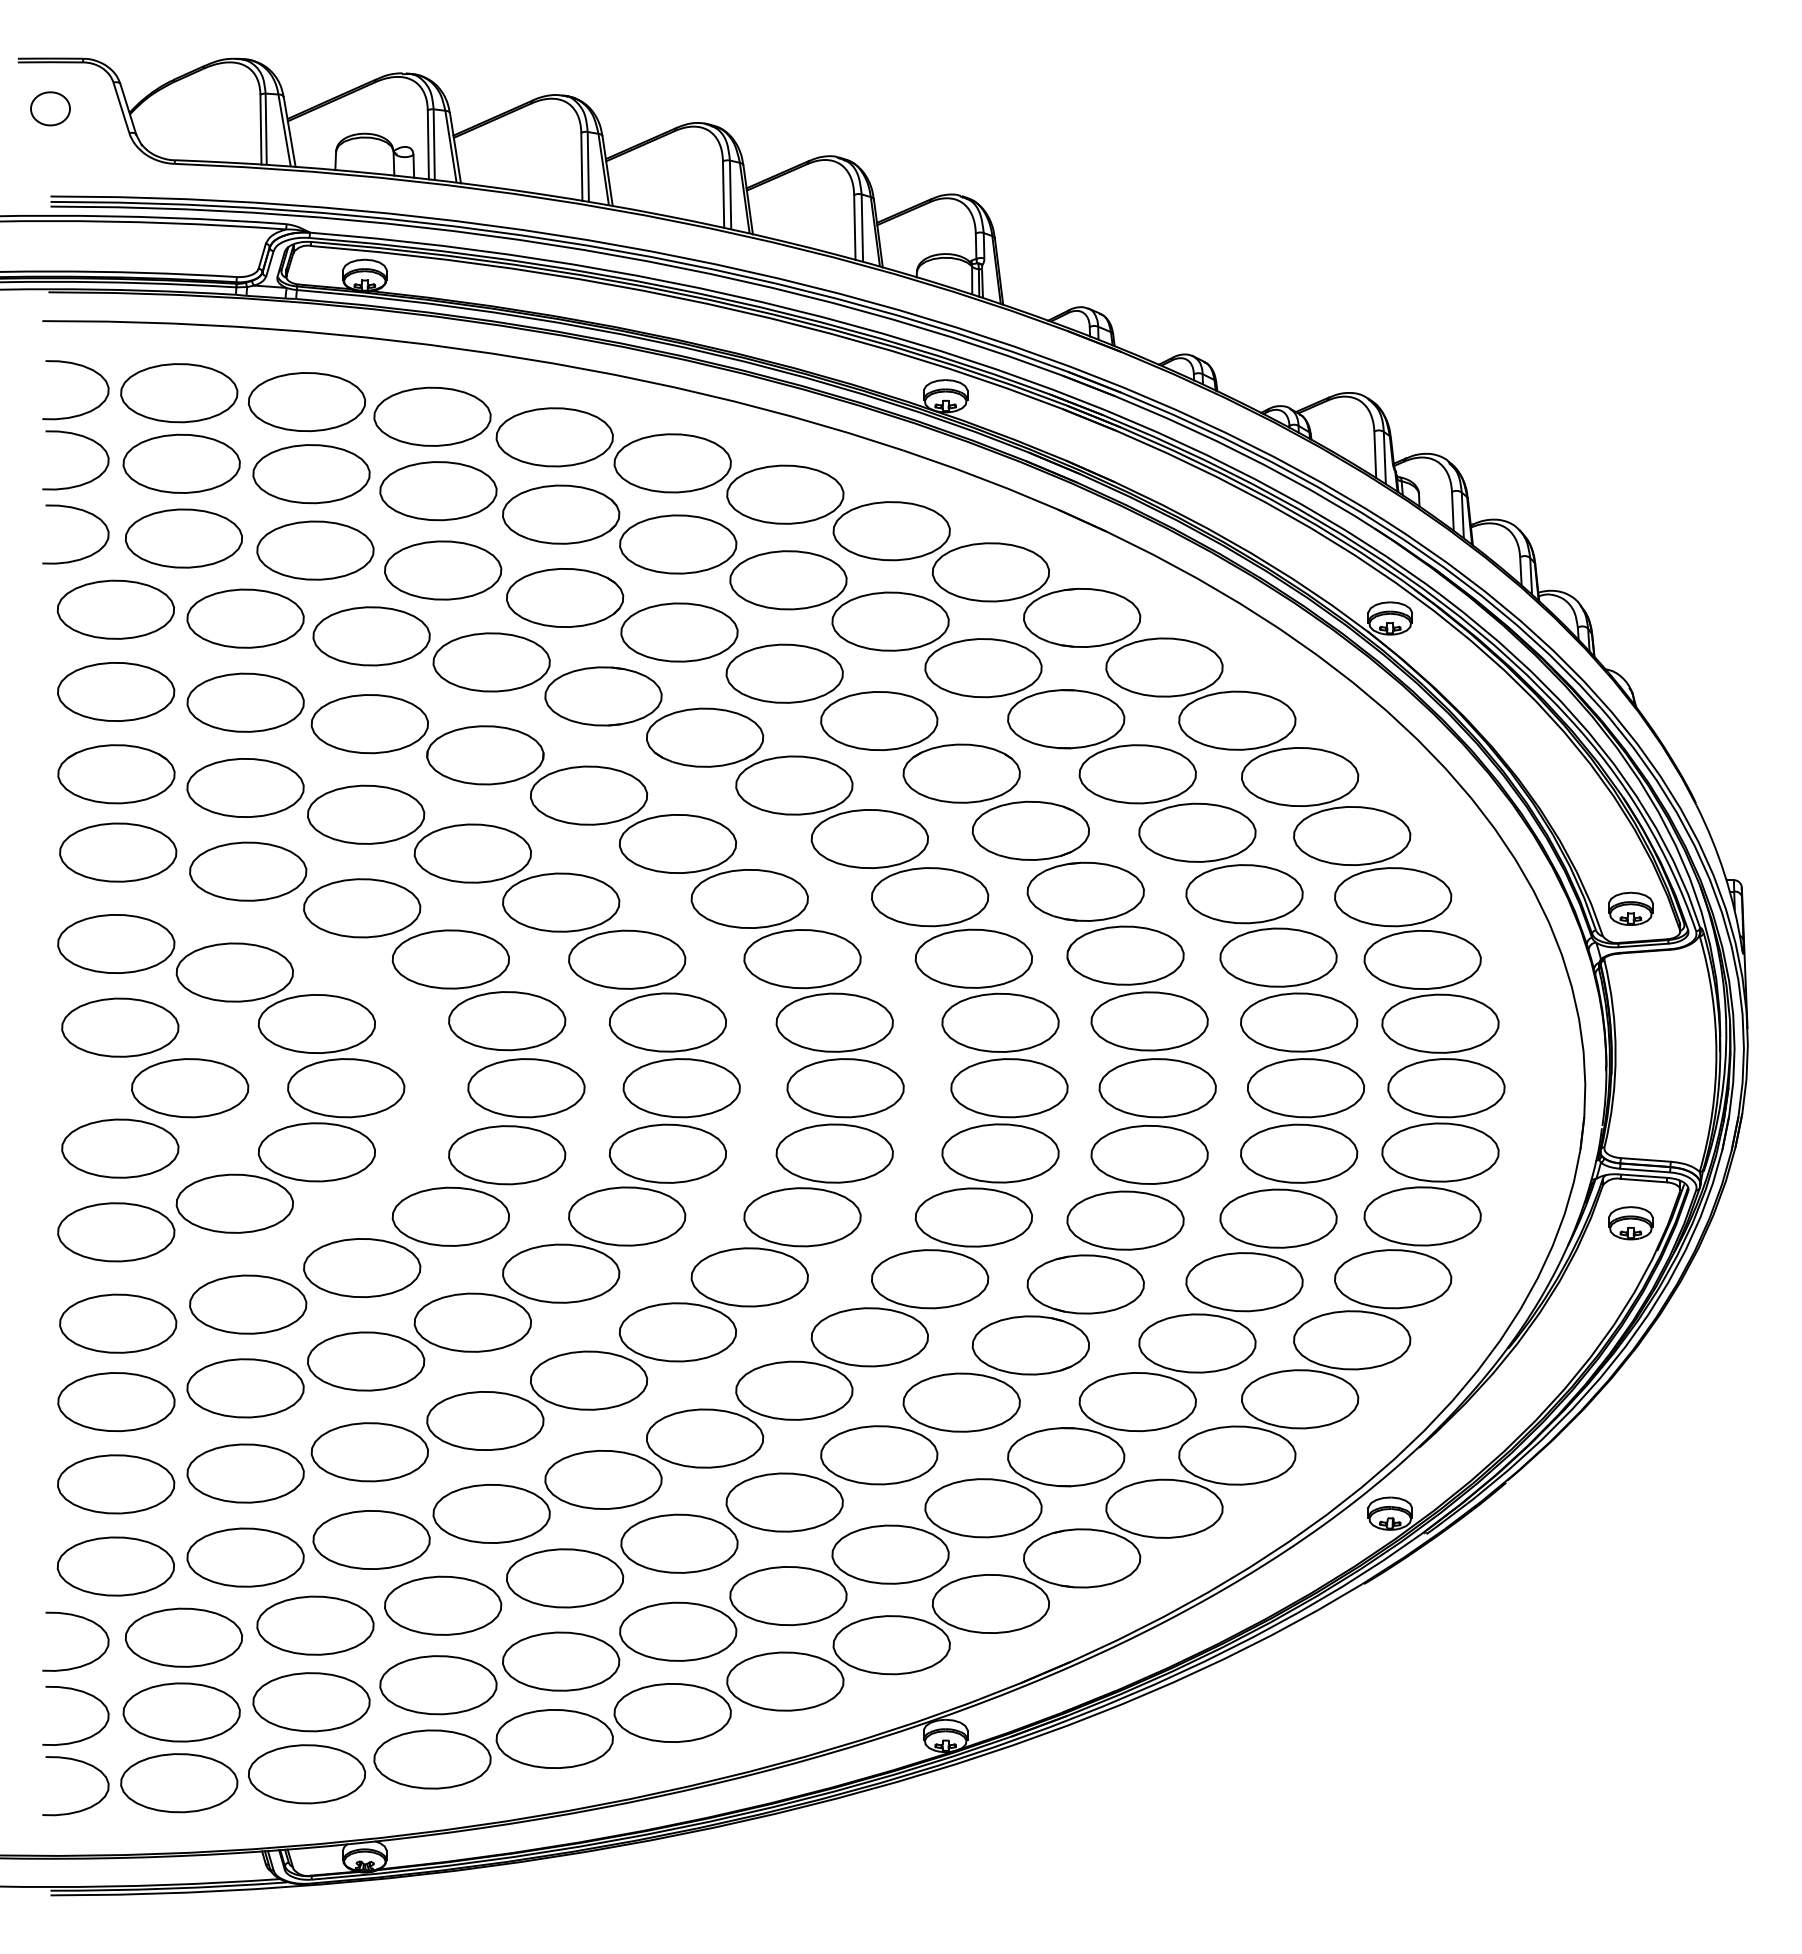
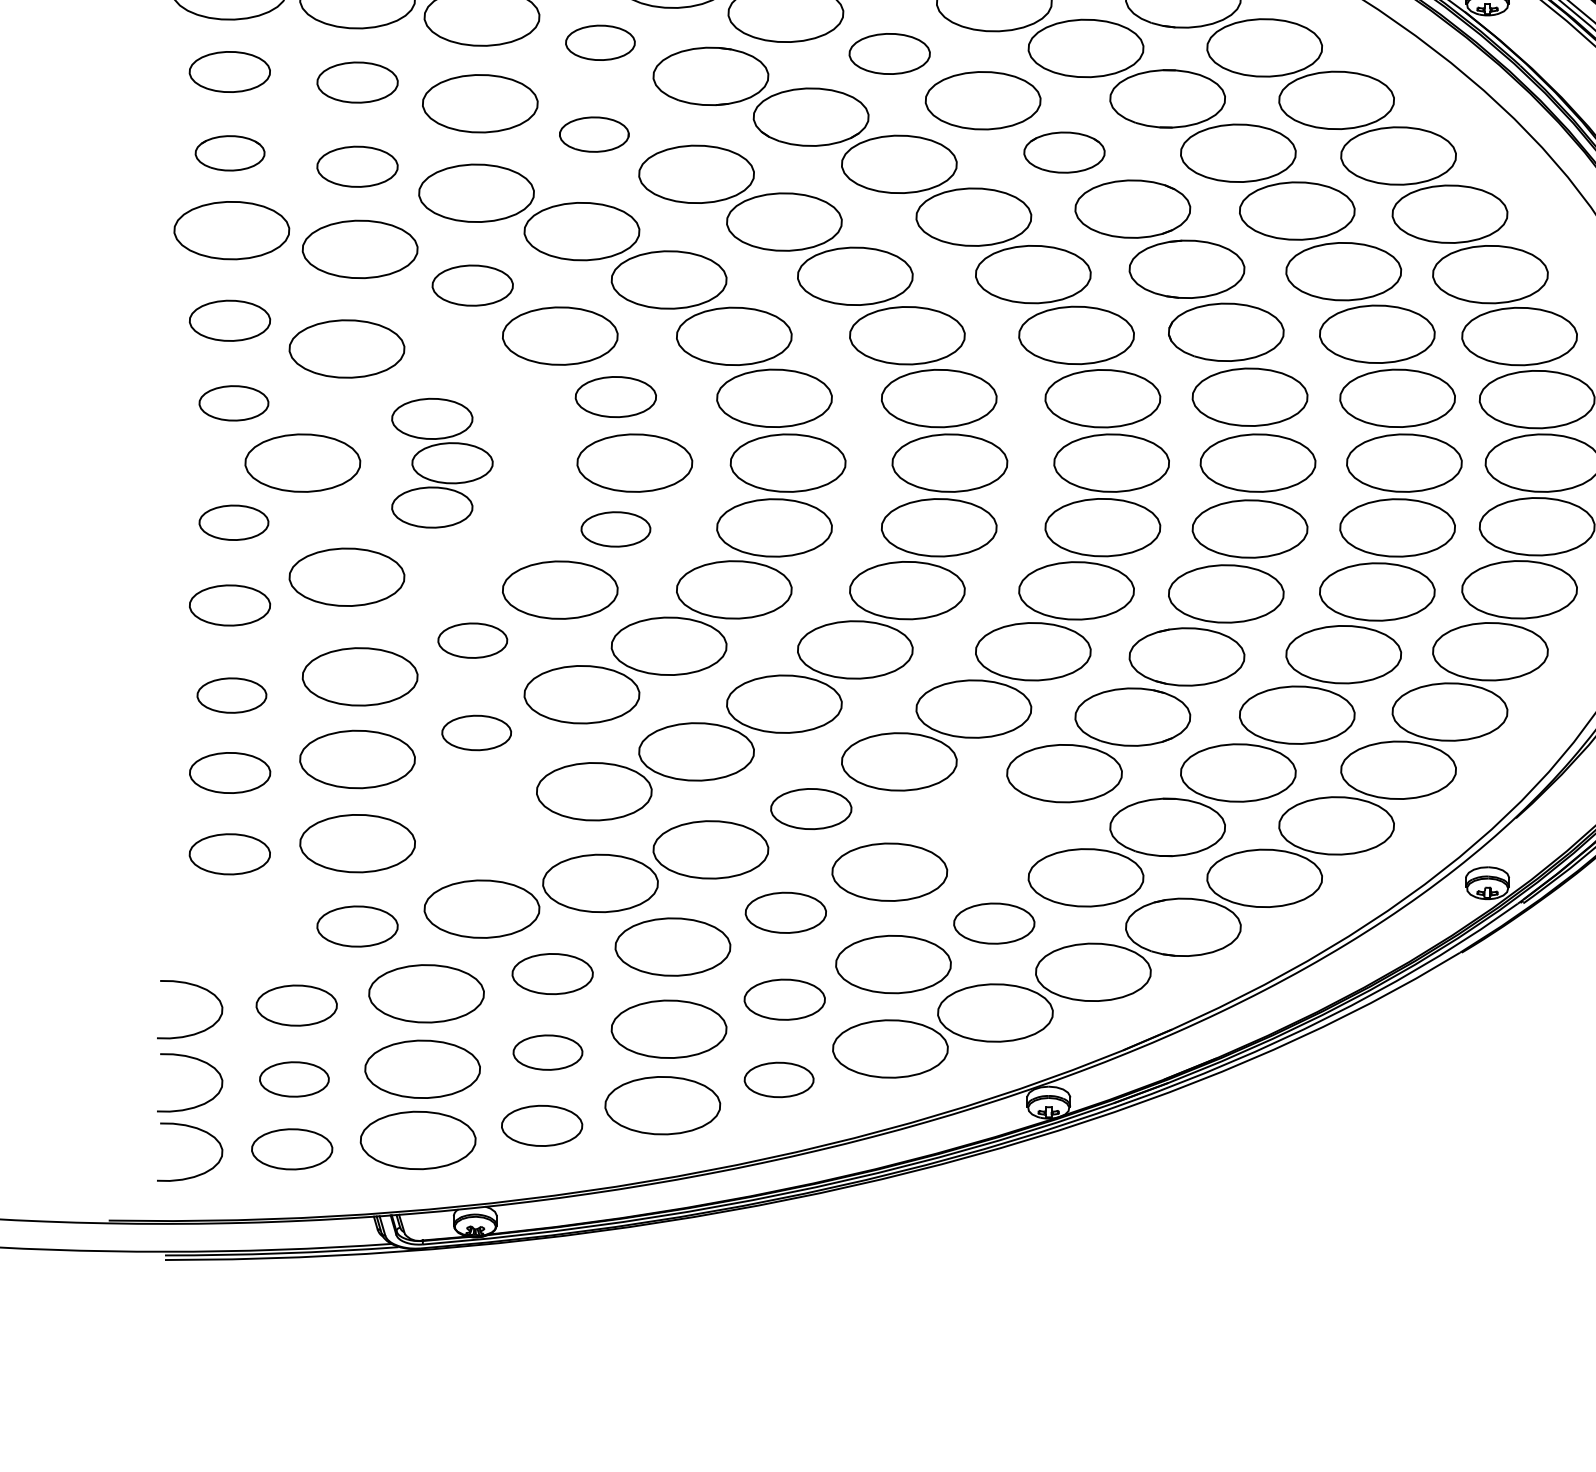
part: (491, 662) -> (600, 42), size x0.6
part: (784, 673) -> (889, 53), size x0.7
part: (116, 691) -> (230, 71), size x0.7
part: (245, 702) -> (357, 82), size x0.7
part: (485, 755) -> (594, 134), size x0.6
part: (961, 773) -> (1064, 152), size x0.7
part: (116, 774) -> (230, 153), size x0.6
part: (245, 787) -> (357, 166), size x0.7
part: (362, 908) -> (472, 285), size x0.7
part: (116, 943) -> (230, 320), size x0.7
part: (507, 1021) -> (616, 397), size x0.7
part: (120, 1027) -> (234, 403), size x0.6
part: (331, 1088) -> (442, 463), size x0.7
part: (120, 1148) -> (234, 522), size x0.6
part: (507, 1155) -> (616, 529), size x0.6
part: (116, 1232) -> (230, 605), size x0.7
part: (362, 1267) -> (472, 640), size x0.6
part: (118, 1323) -> (232, 695), size x0.6
part: (366, 1361) -> (476, 732), size x0.6
part: (116, 1401) -> (230, 772), size x0.7
part: (705, 1438) -> (811, 808), size x0.7
part: (369, 1452) -> (479, 822), removed
part: (879, 1455) -> (983, 825), removed
part: (116, 1484) -> (230, 854), size x0.7
part: (679, 1543) -> (785, 912), size x0.7
part: (890, 1554) -> (994, 923), size x0.7
part: (245, 1557) -> (357, 926), size x0.7
part: (115, 1566) -> (229, 935), removed
part: (443, 1605) -> (552, 973), size x0.7
part: (678, 1631) -> (784, 999), size x0.7
part: (183, 1637) -> (296, 1005), size x0.7
part: (438, 1685) -> (548, 1052), size x0.6
part: (181, 1712) -> (294, 1079), size x0.6
part: (672, 1712) -> (779, 1079), size x0.6
part: (432, 1759) -> (542, 1125), size x0.7
part: (179, 1783) -> (292, 1149), size x0.7

